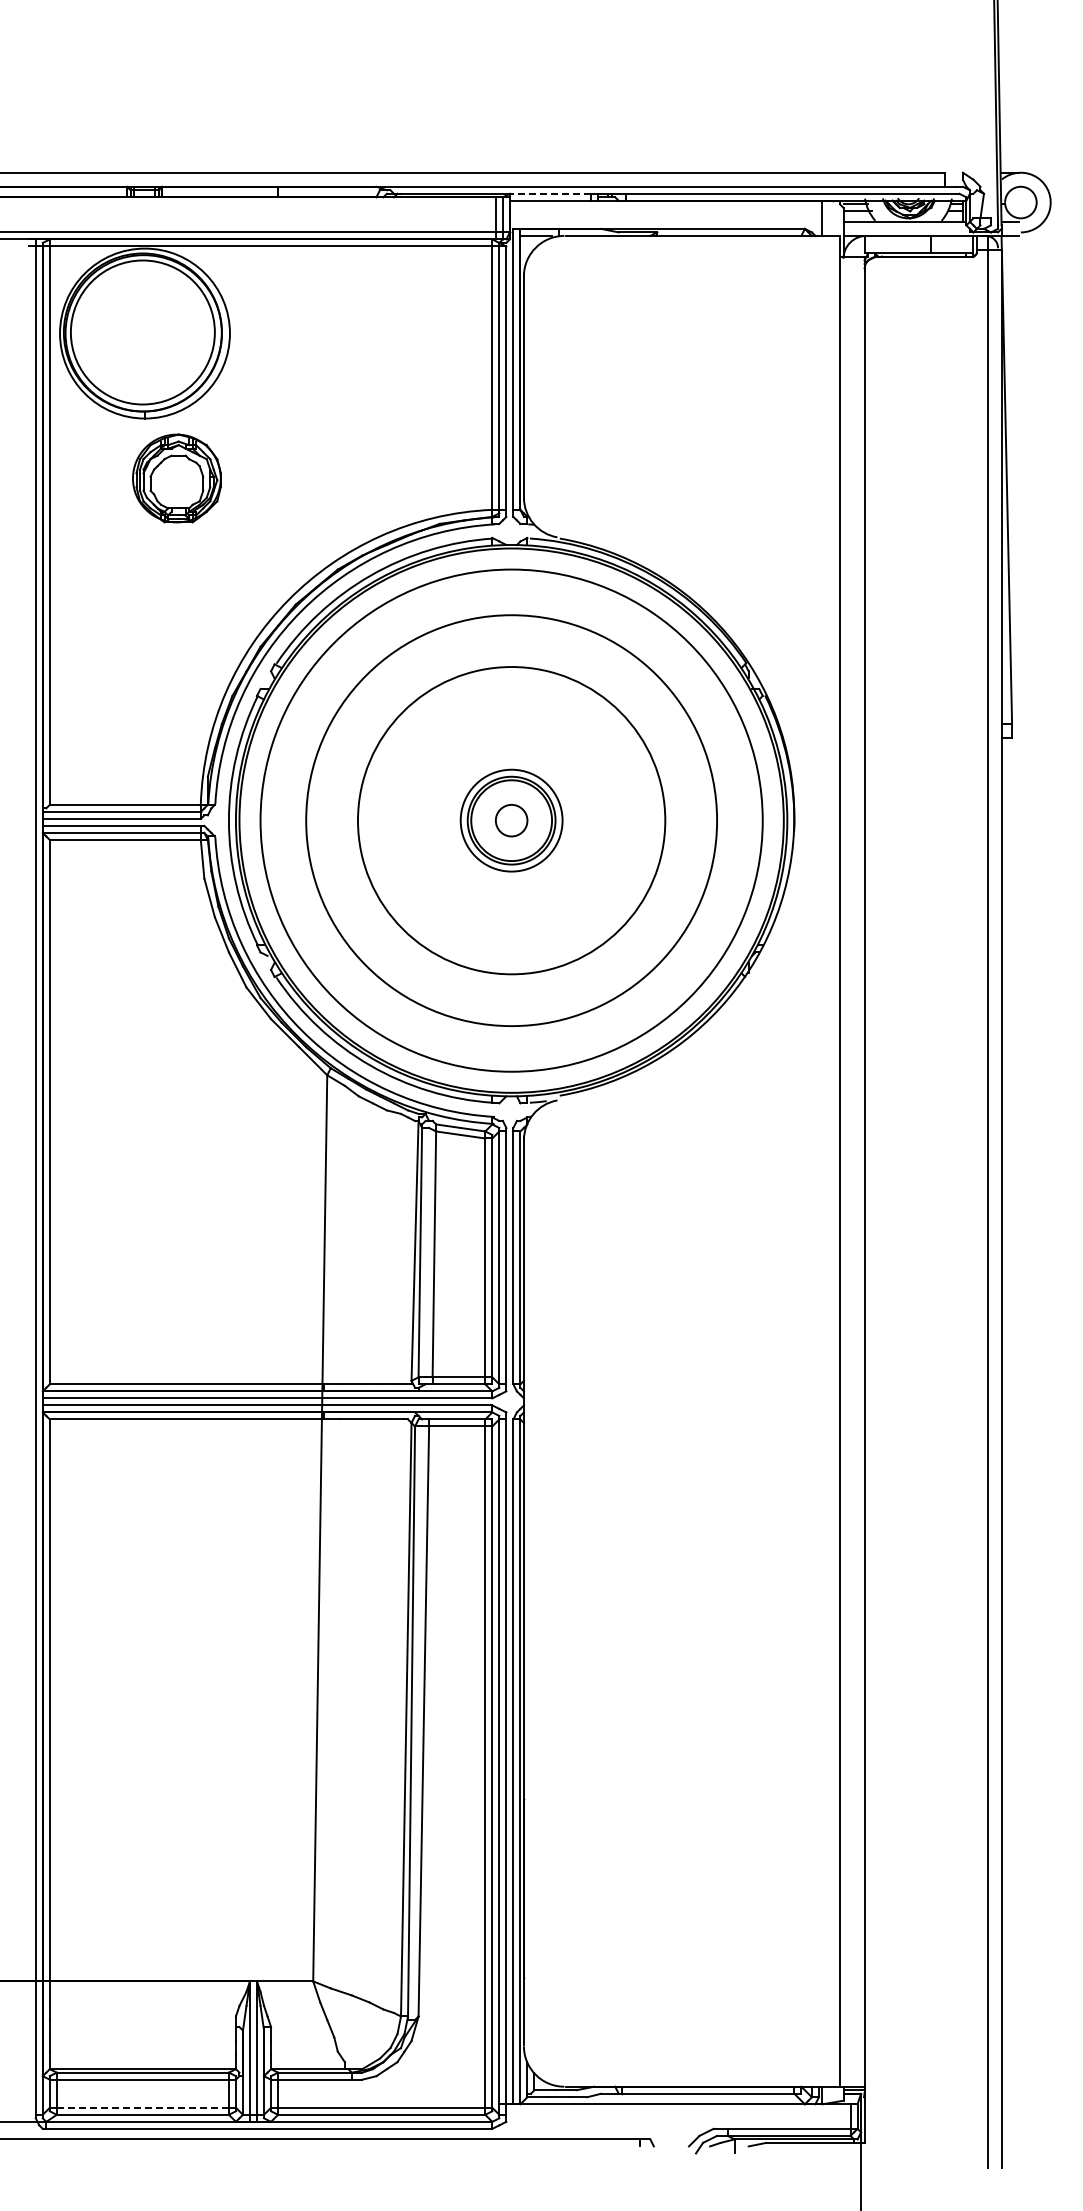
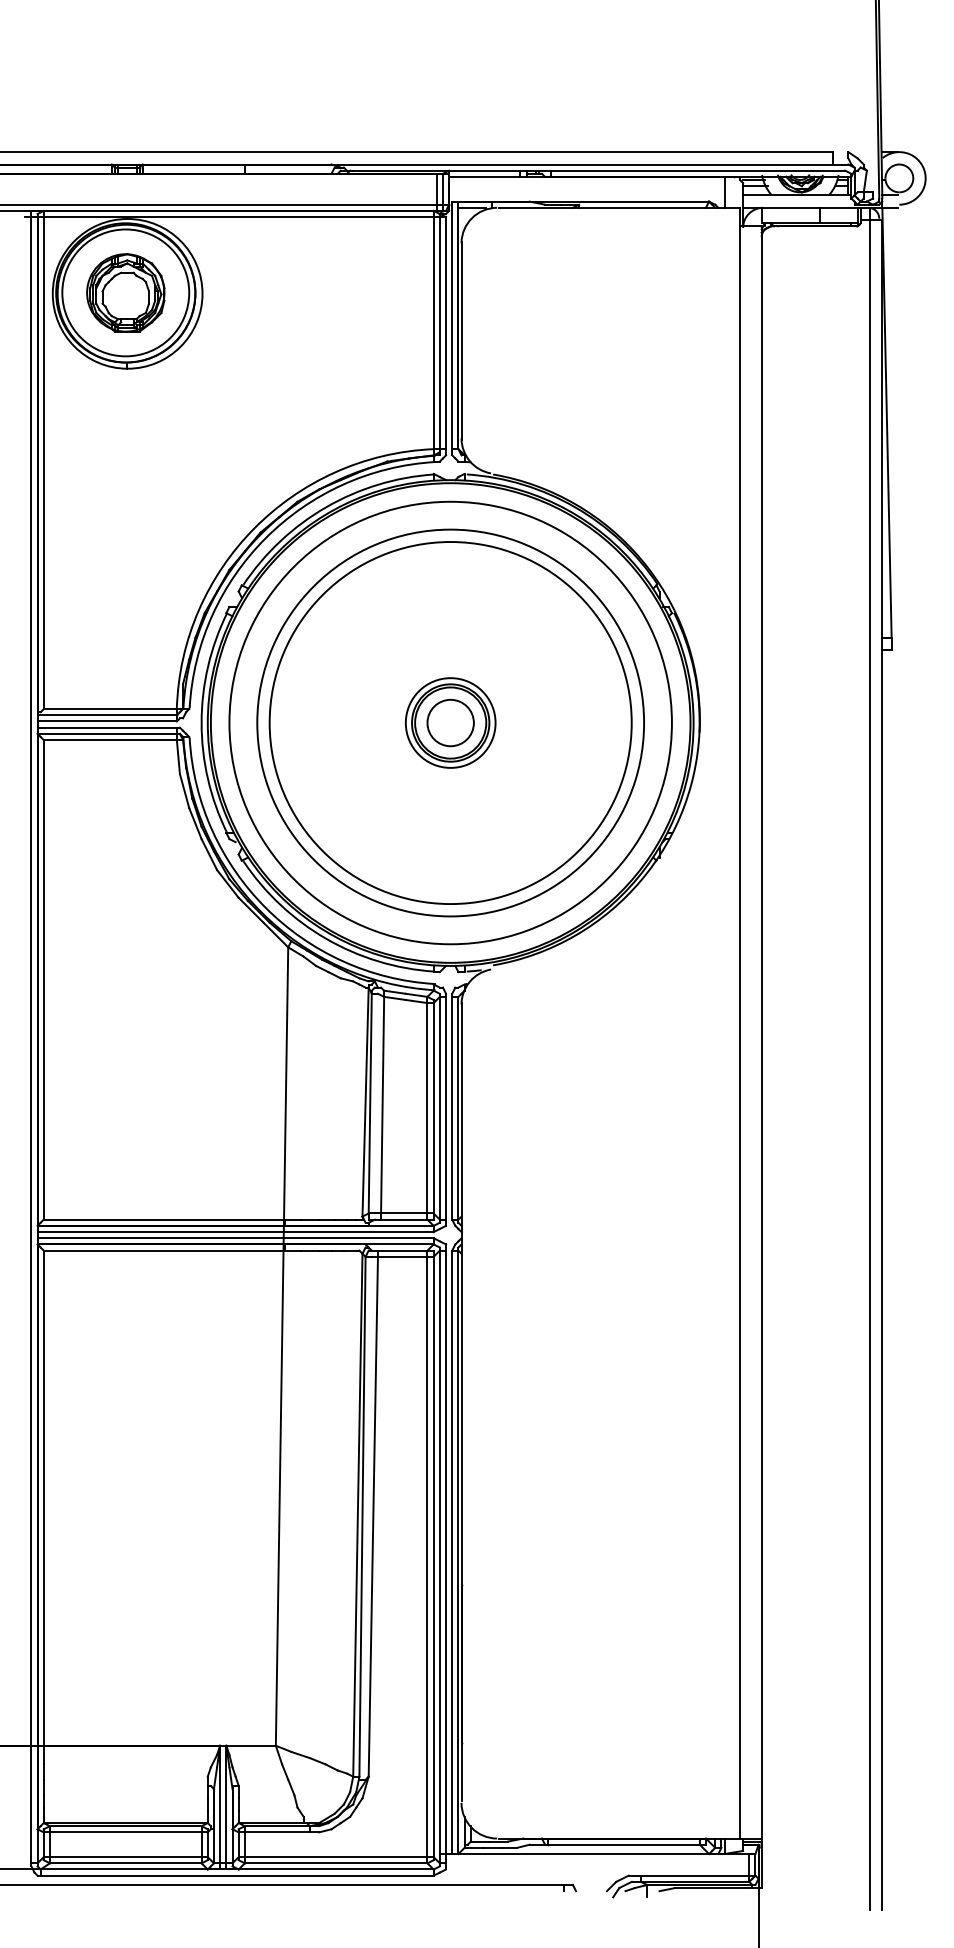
line: (549, 193) -> (484, 170), dashed -> solid
part: (176, 478) -> (125, 292), moved
circle: (511, 820) -> (450, 722), size x1.43
circle: (511, 820) -> (450, 722), size x1.67
line: (143, 2107) -> (126, 1856), dashed -> solid

